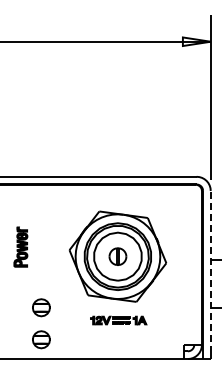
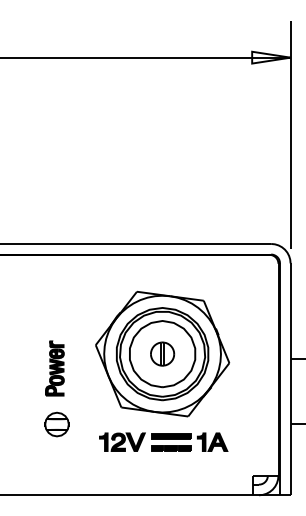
part: (20, 246) -> (54, 367), moved
line: (210, 271) -> (290, 374), dashed -> solid
part: (118, 320) -> (163, 442), size x1.67
part: (41, 339) -> (57, 468), removed

